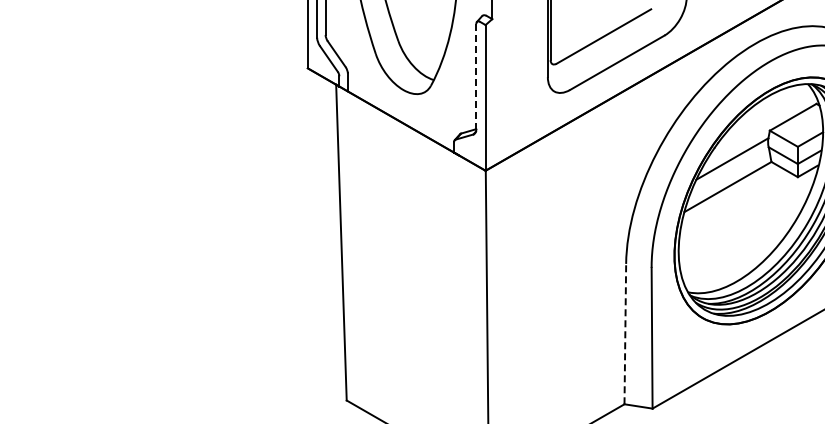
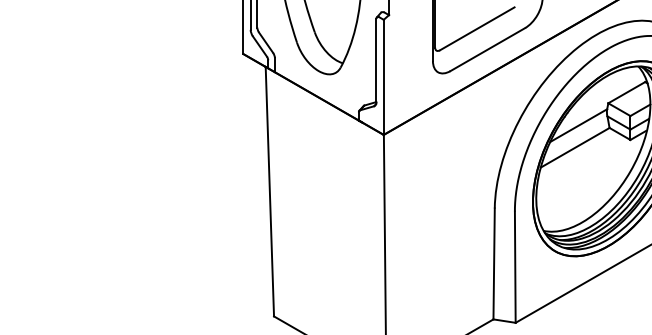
line: (476, 76) -> (376, 60), dashed -> solid
line: (625, 333) -> (494, 263), dashed -> solid

